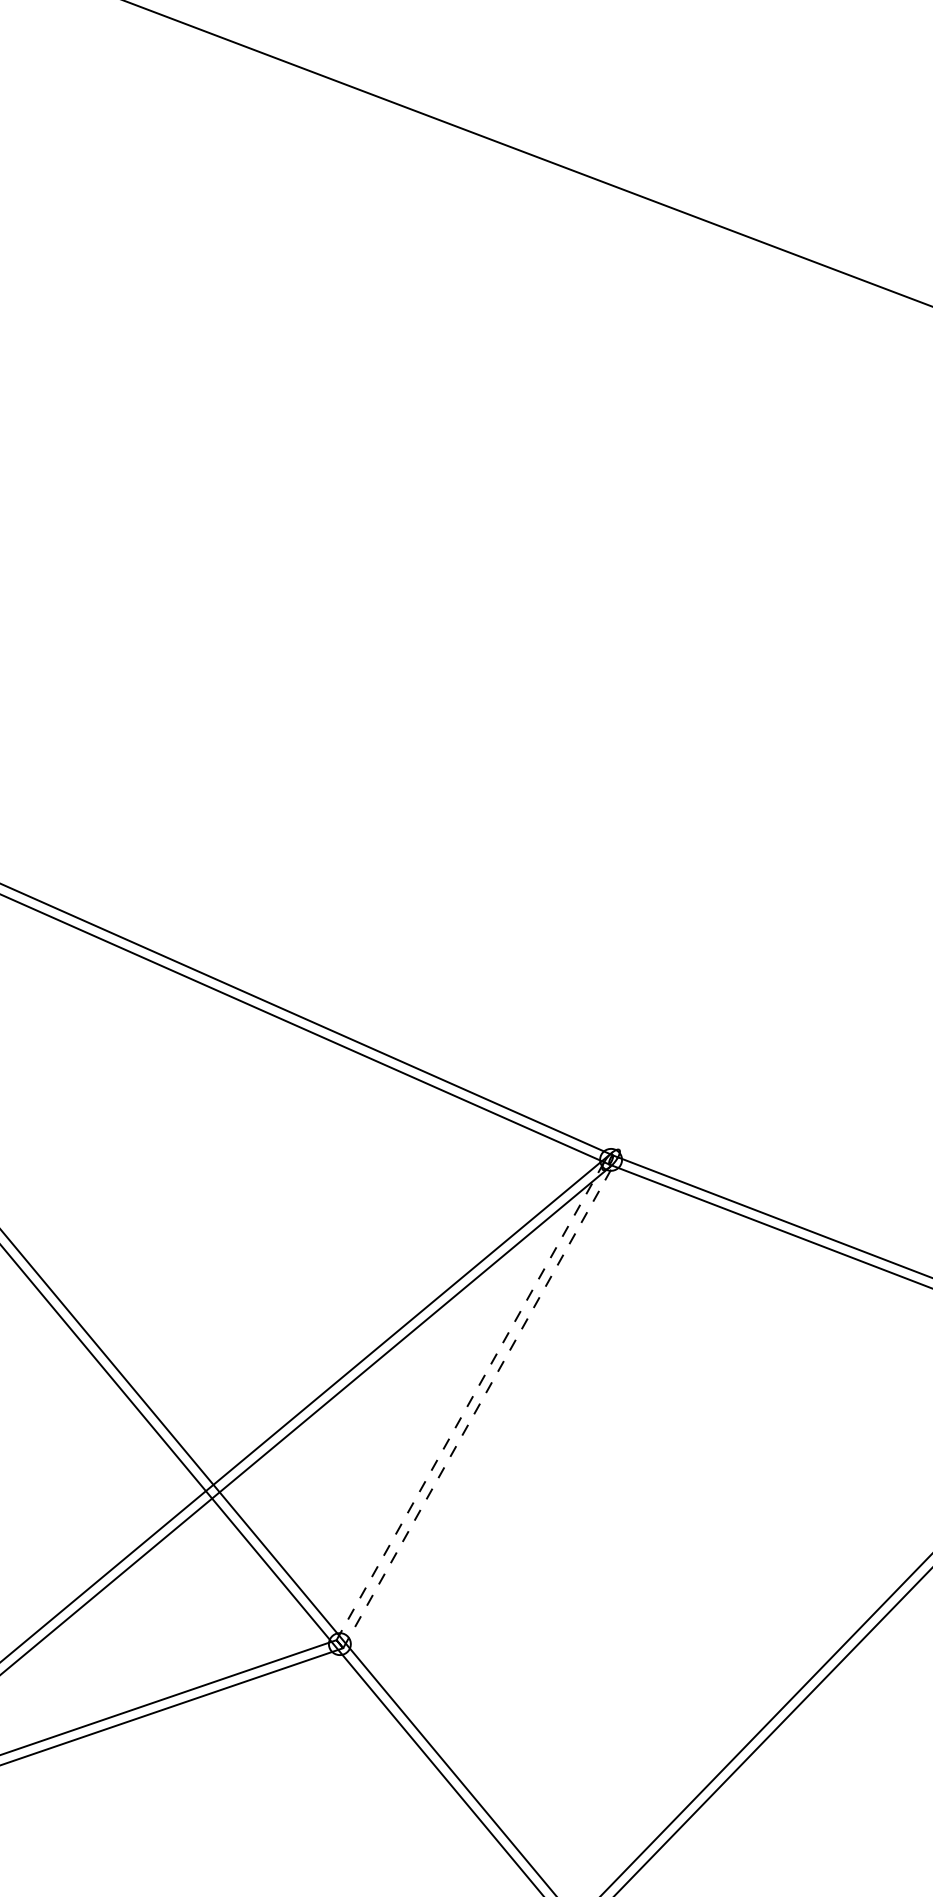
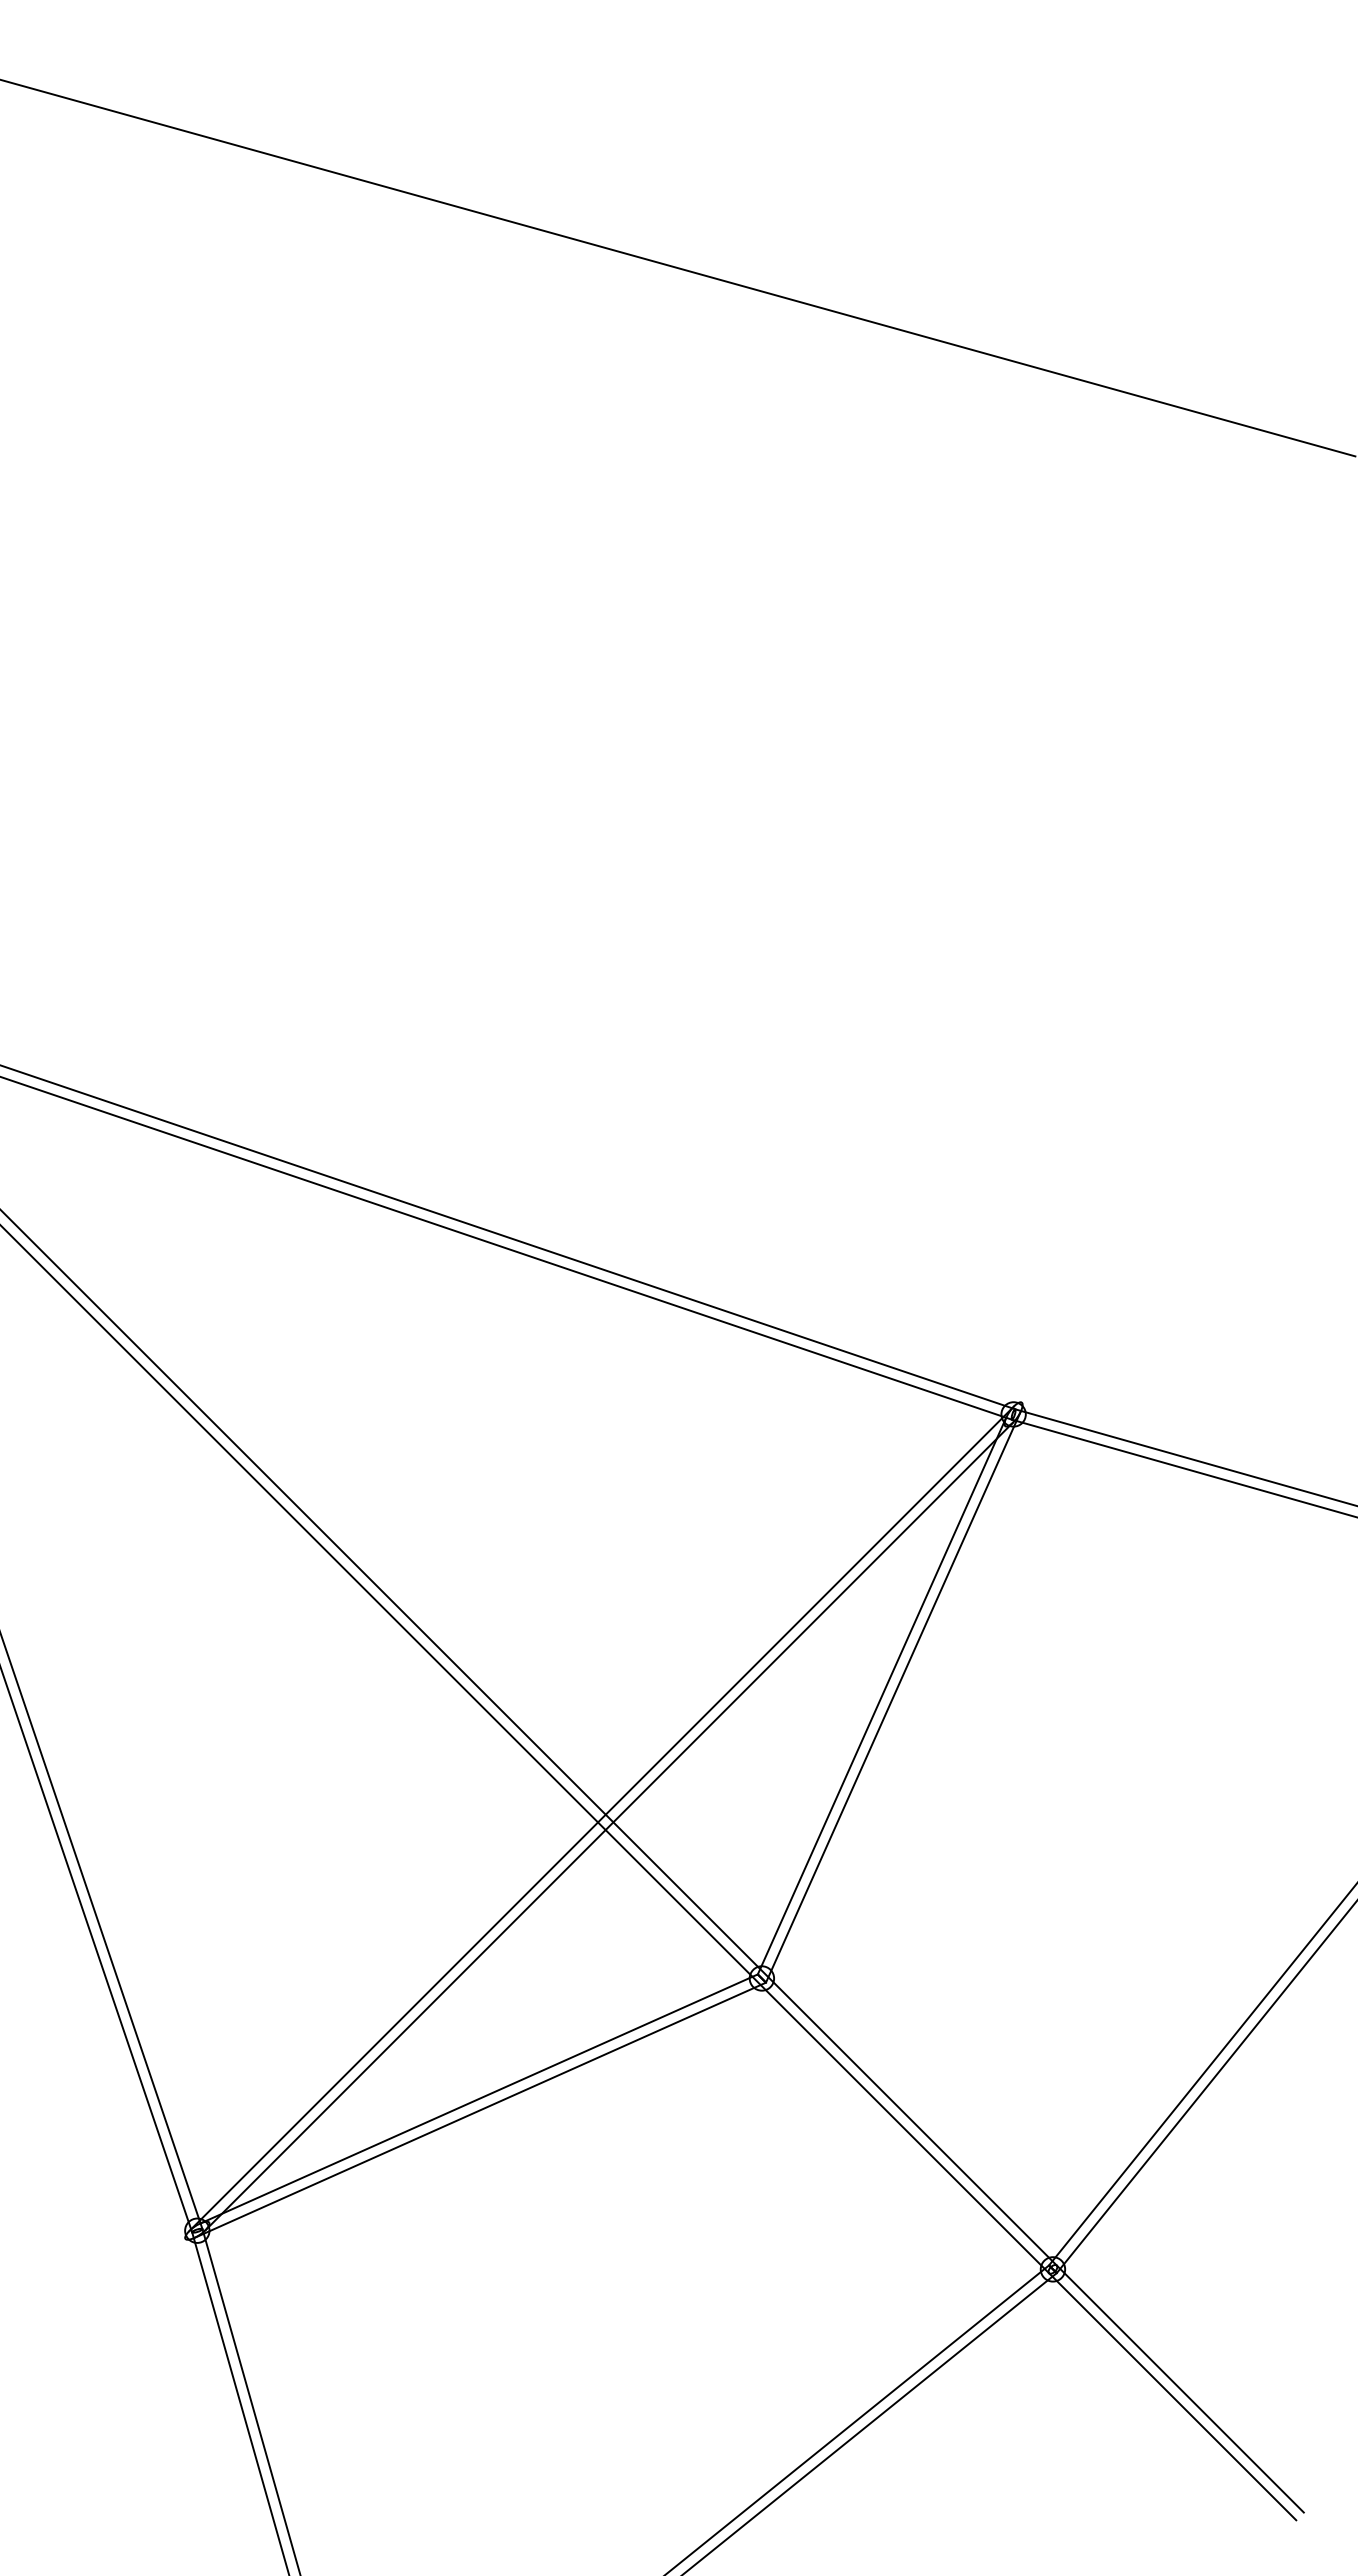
line: (470, 1401) -> (882, 1696), dashed -> solid
line: (480, 1402) -> (893, 1696), dashed -> solid

